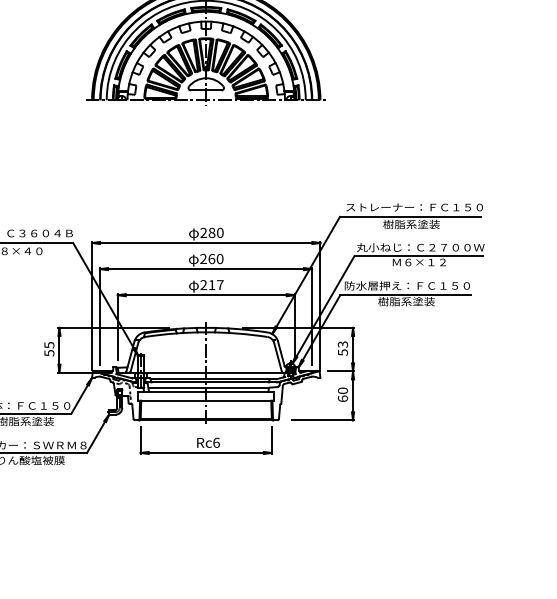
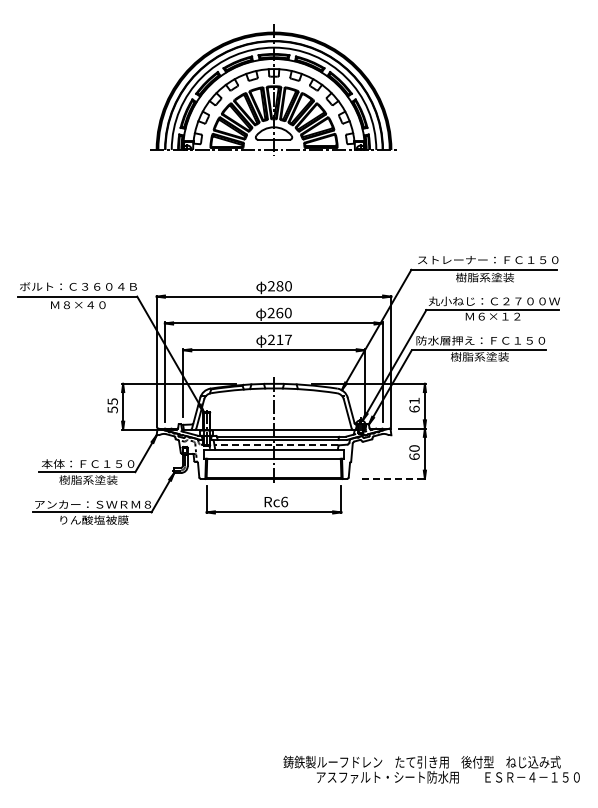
text: (342, 347) -> (414, 404), 53 -> 61
line: (208, 387) -> (276, 445), solid -> dashed
line: (322, 419) -> (393, 478), solid -> dashed

